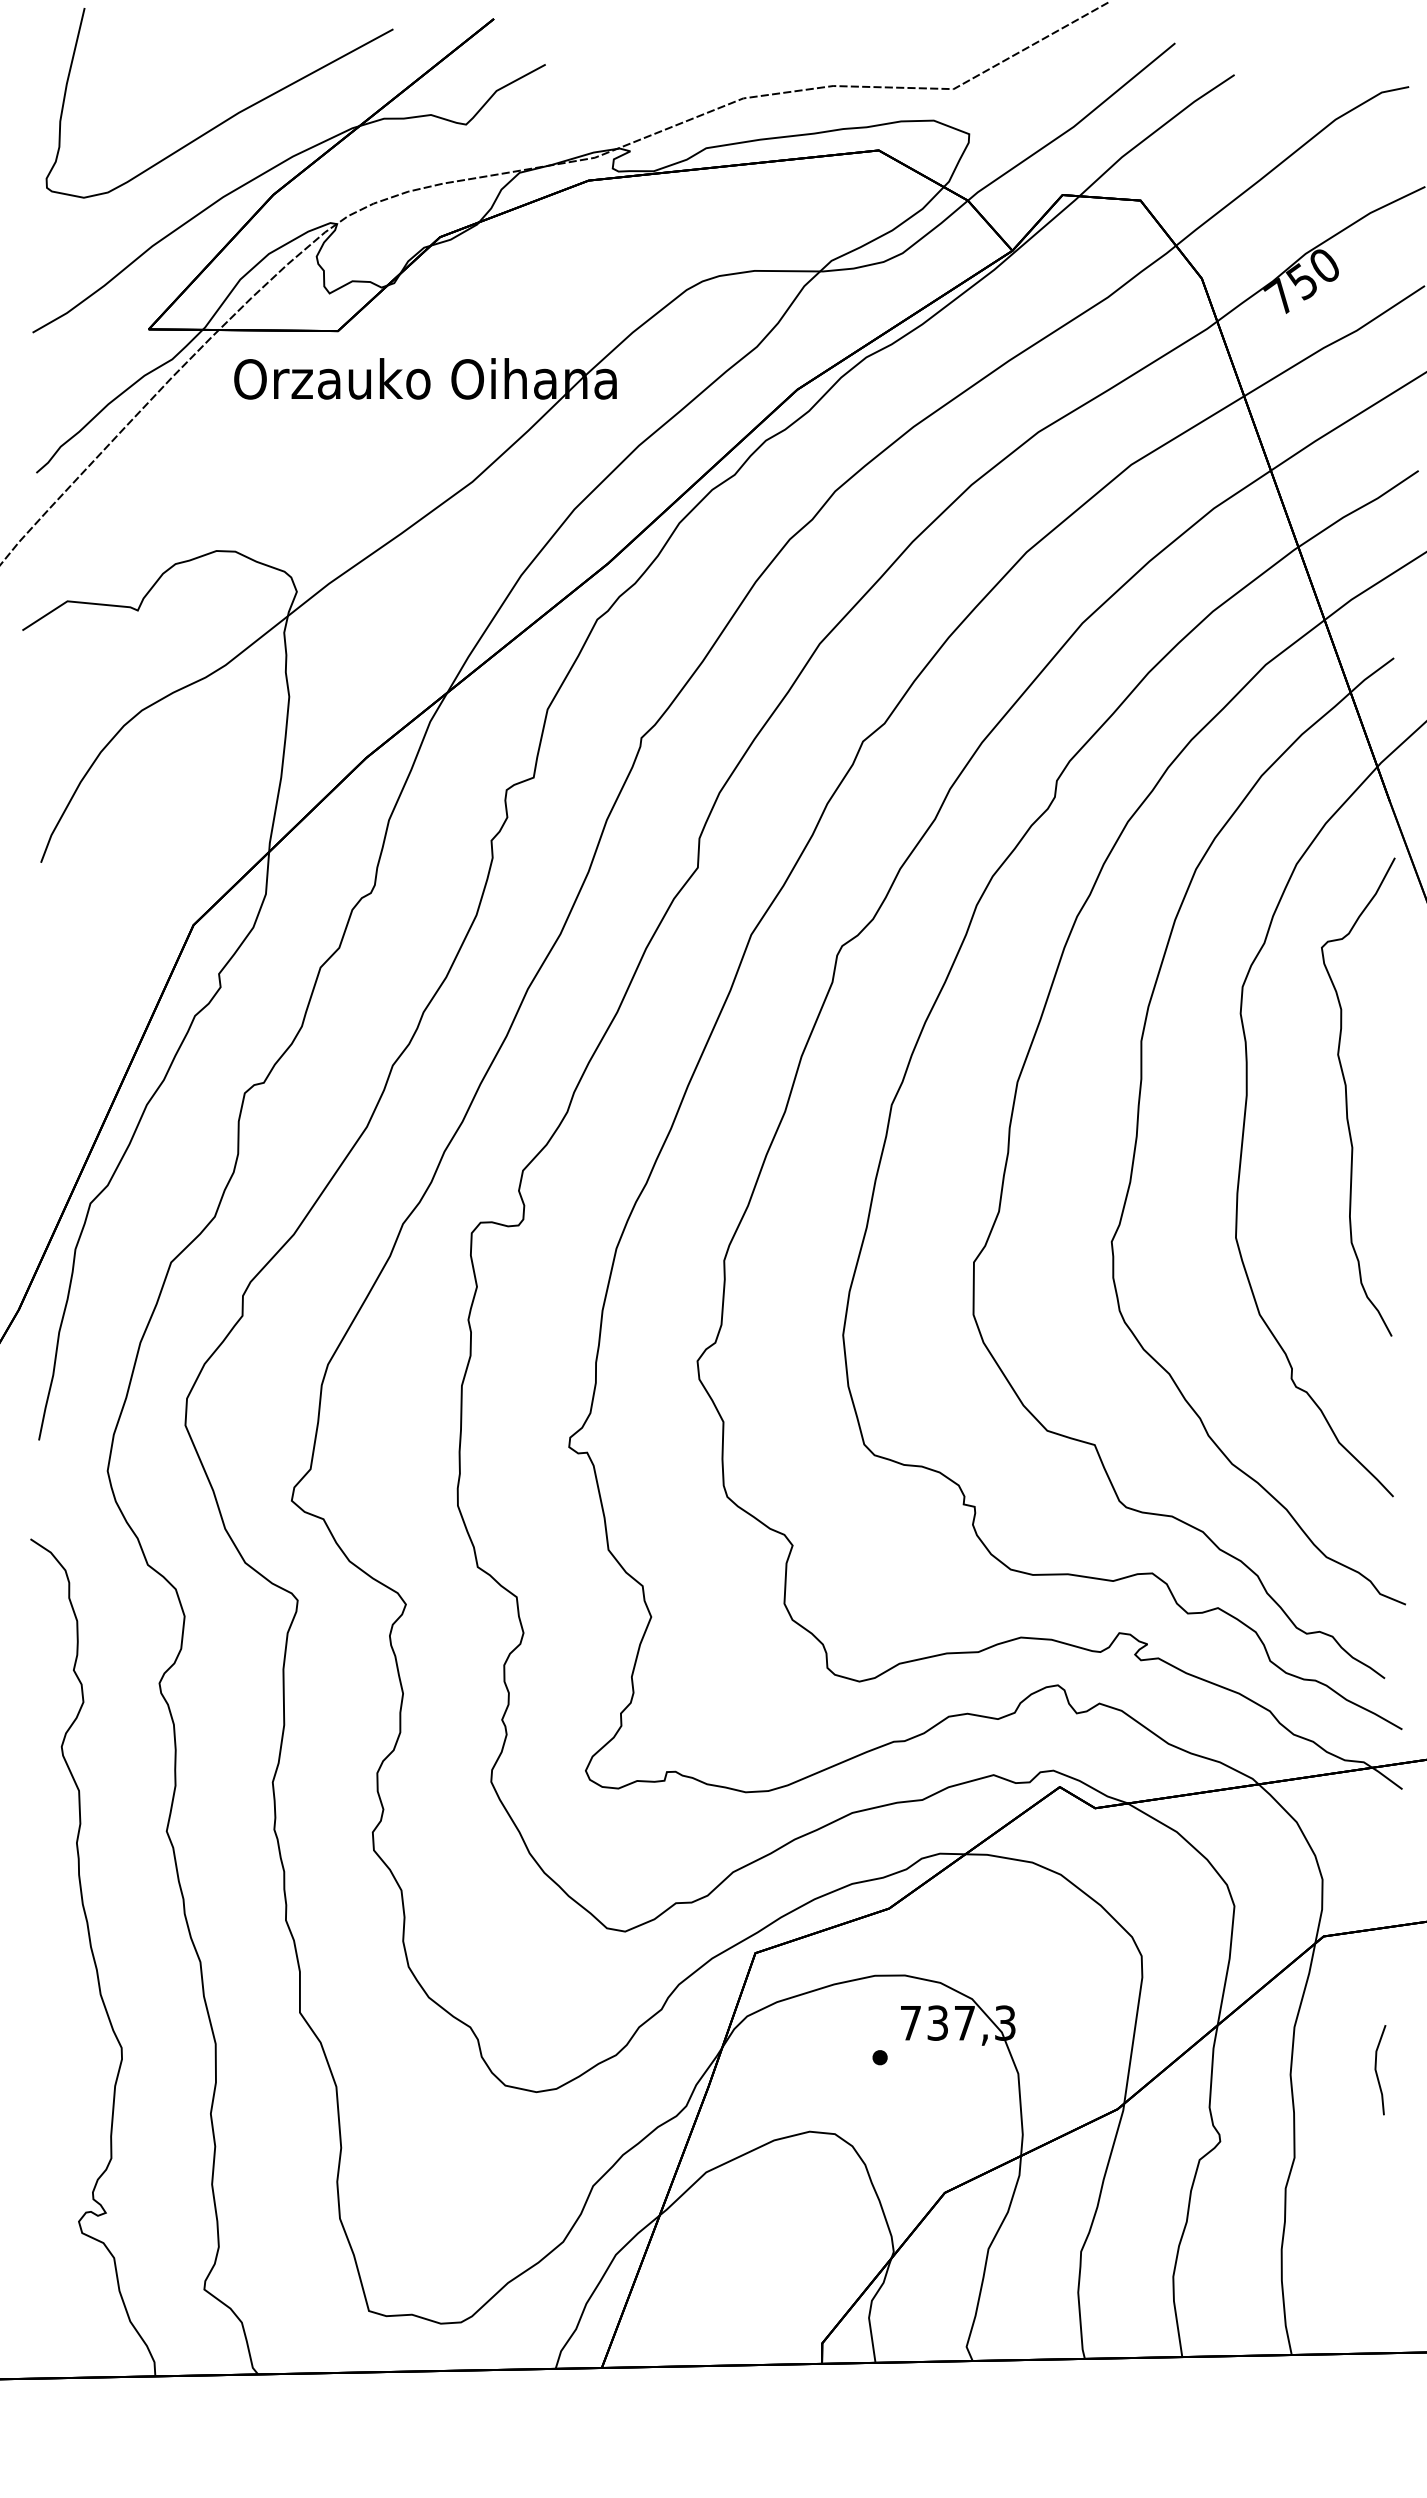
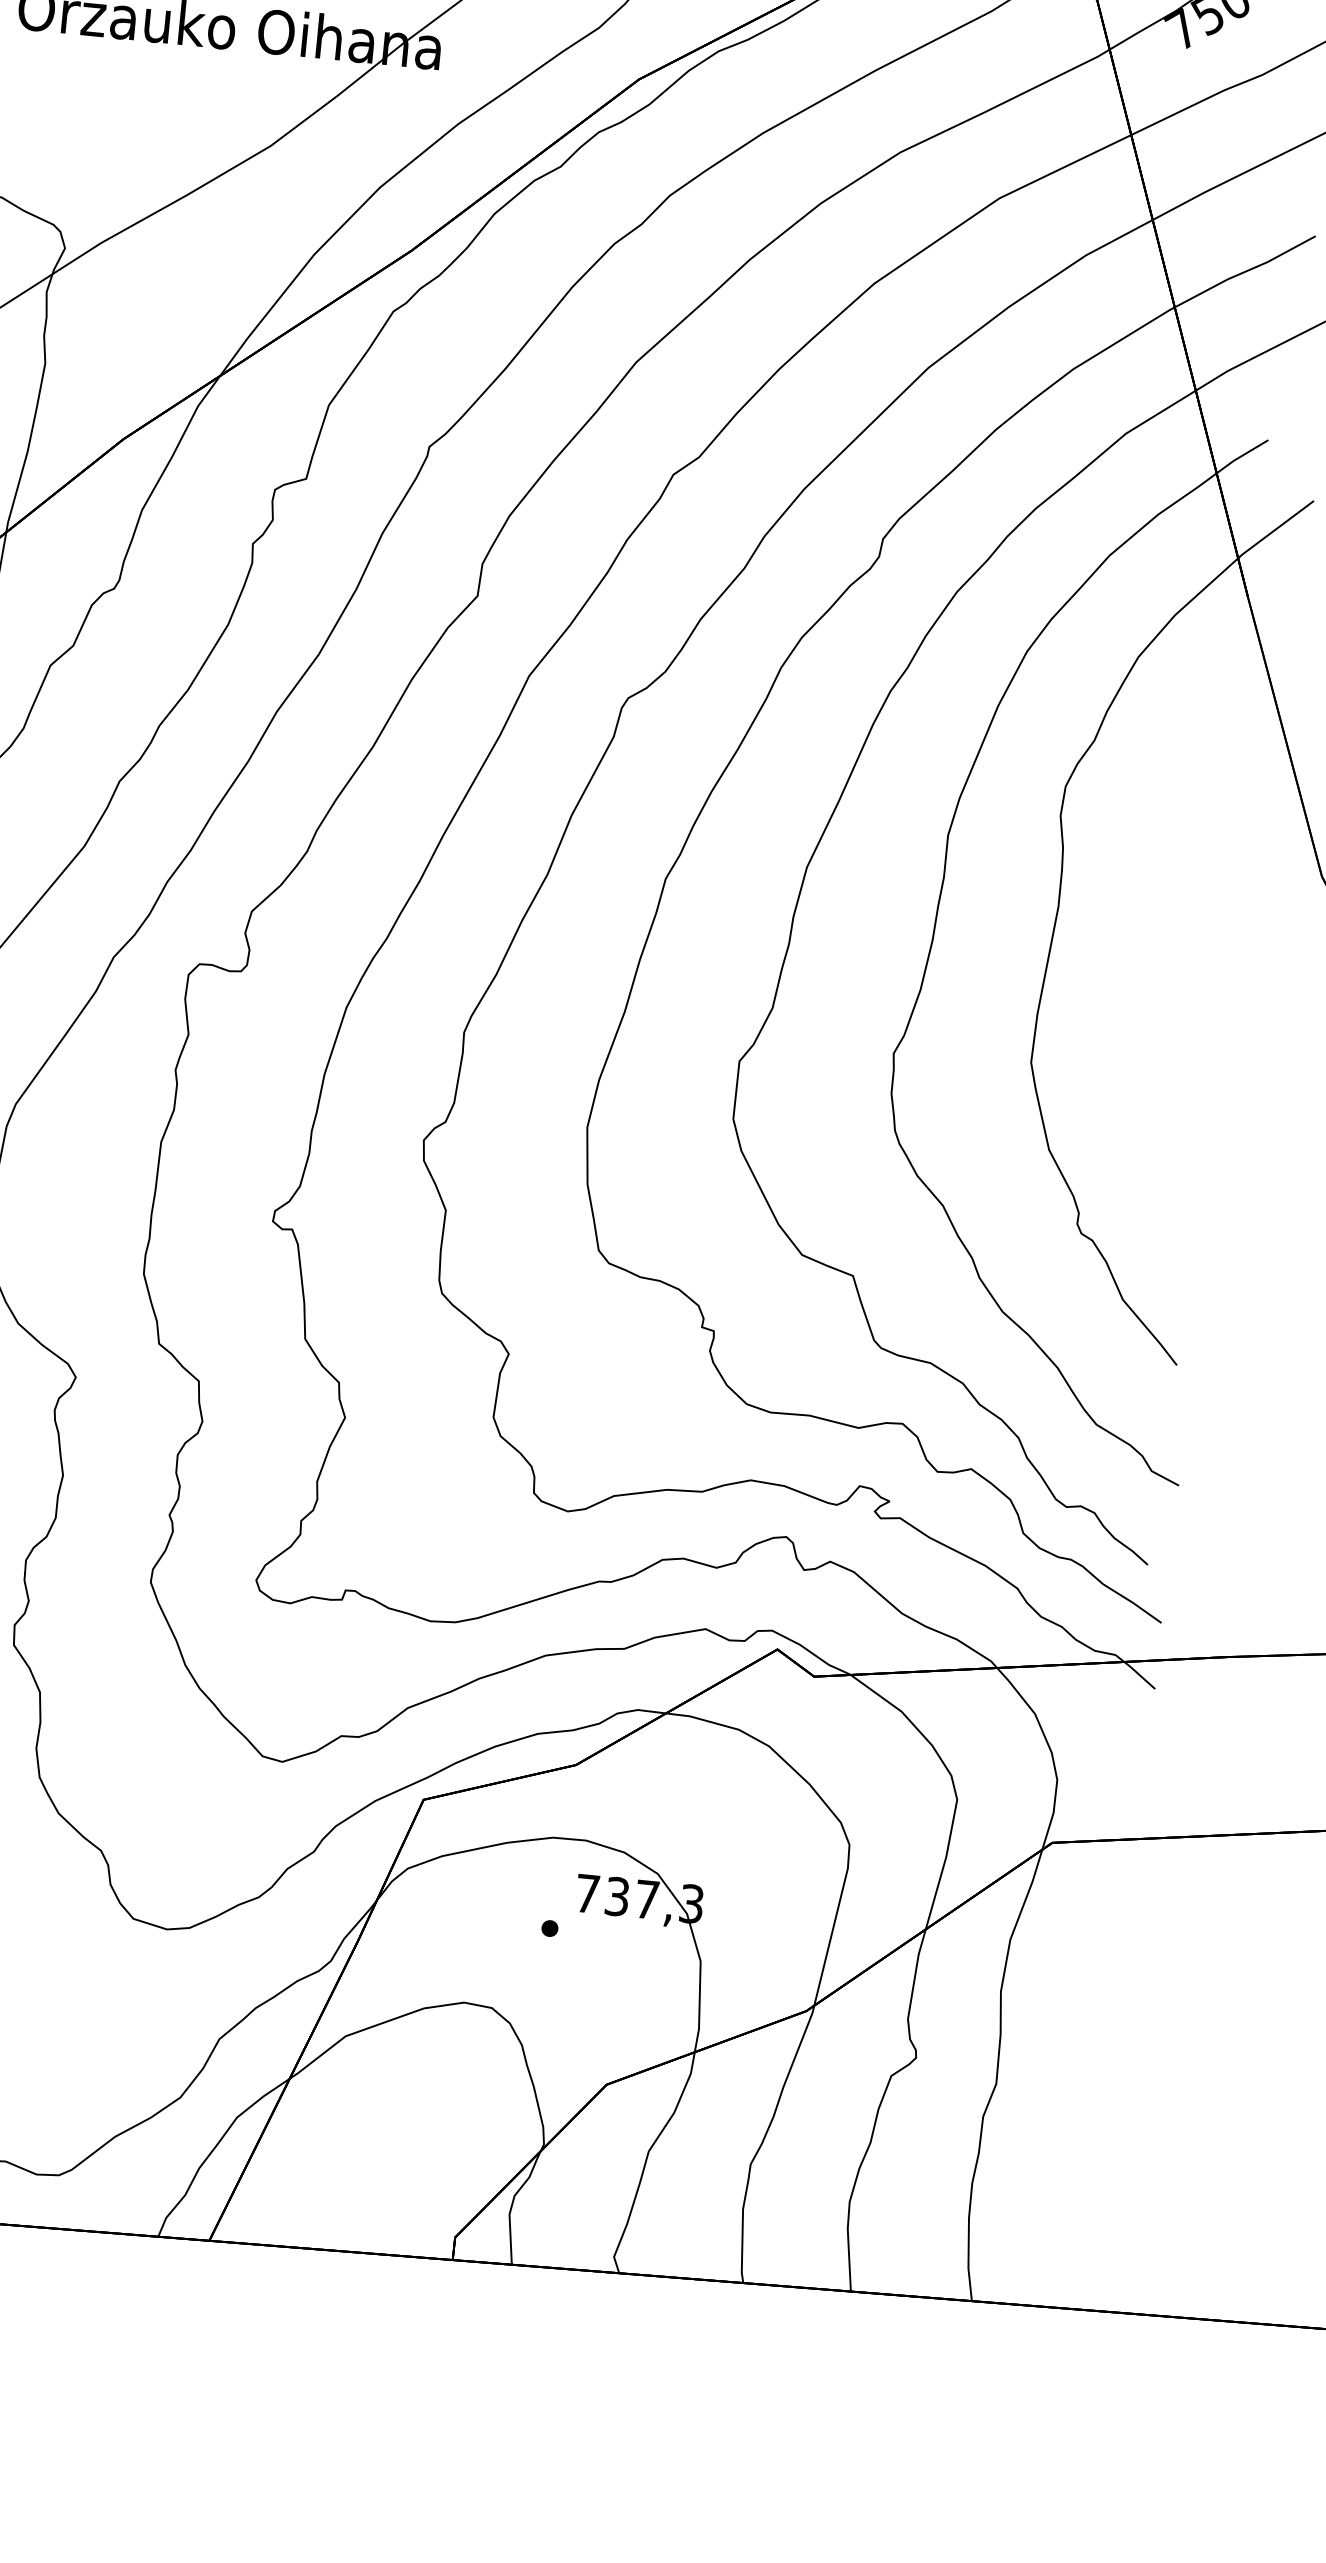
curve: (1347, 1096) -> (1169, 918), removed
line: (1377, 2072) -> (1097, 1998), removed

